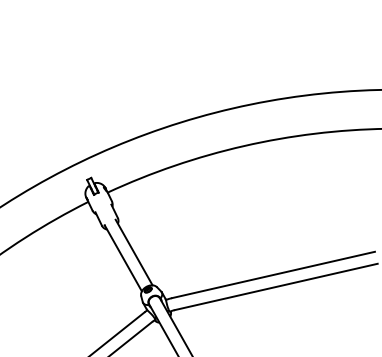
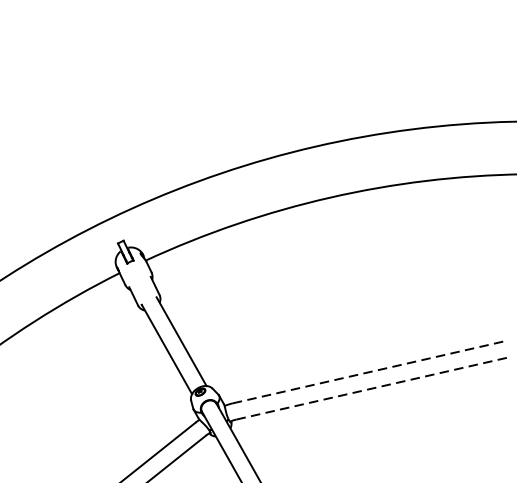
line: (273, 274) -> (370, 371), solid -> dashed
line: (276, 286) -> (374, 387), solid -> dashed

